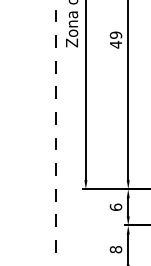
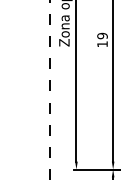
text: (115, 44) -> (102, 44), 49 -> 19

